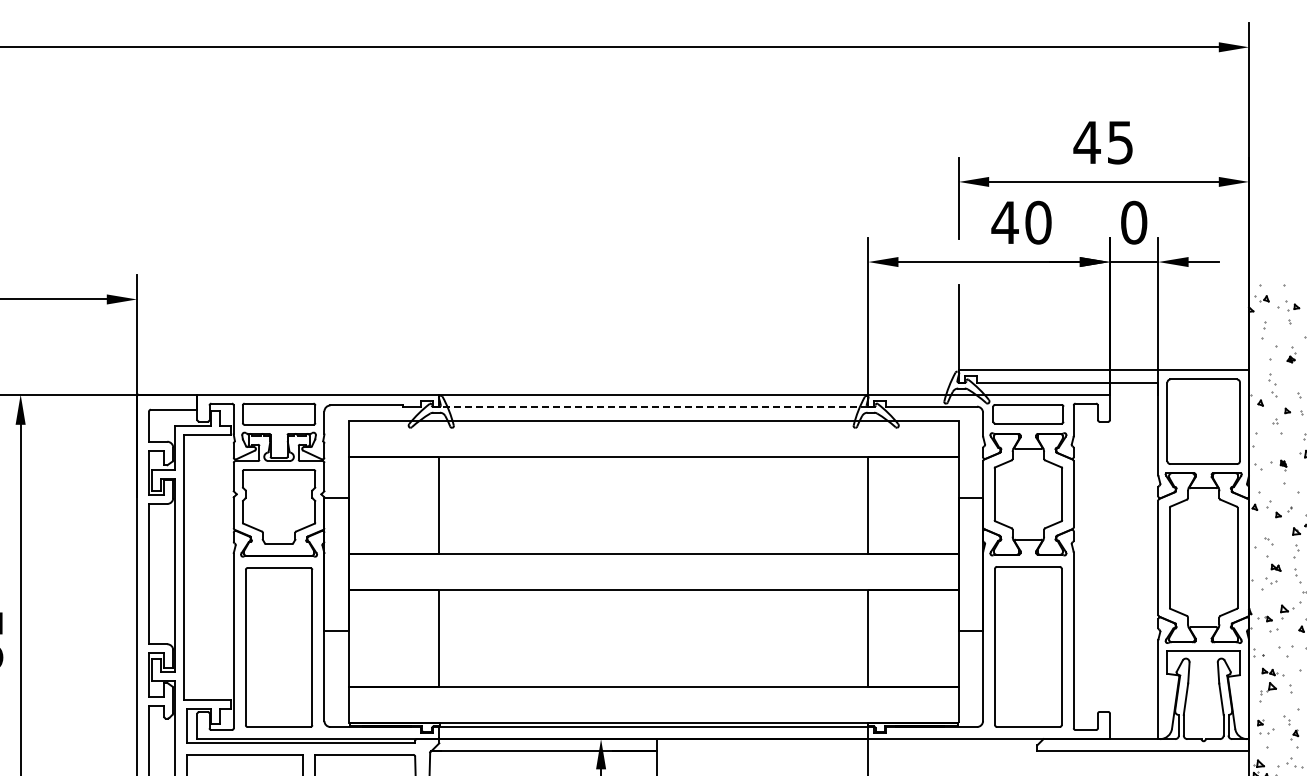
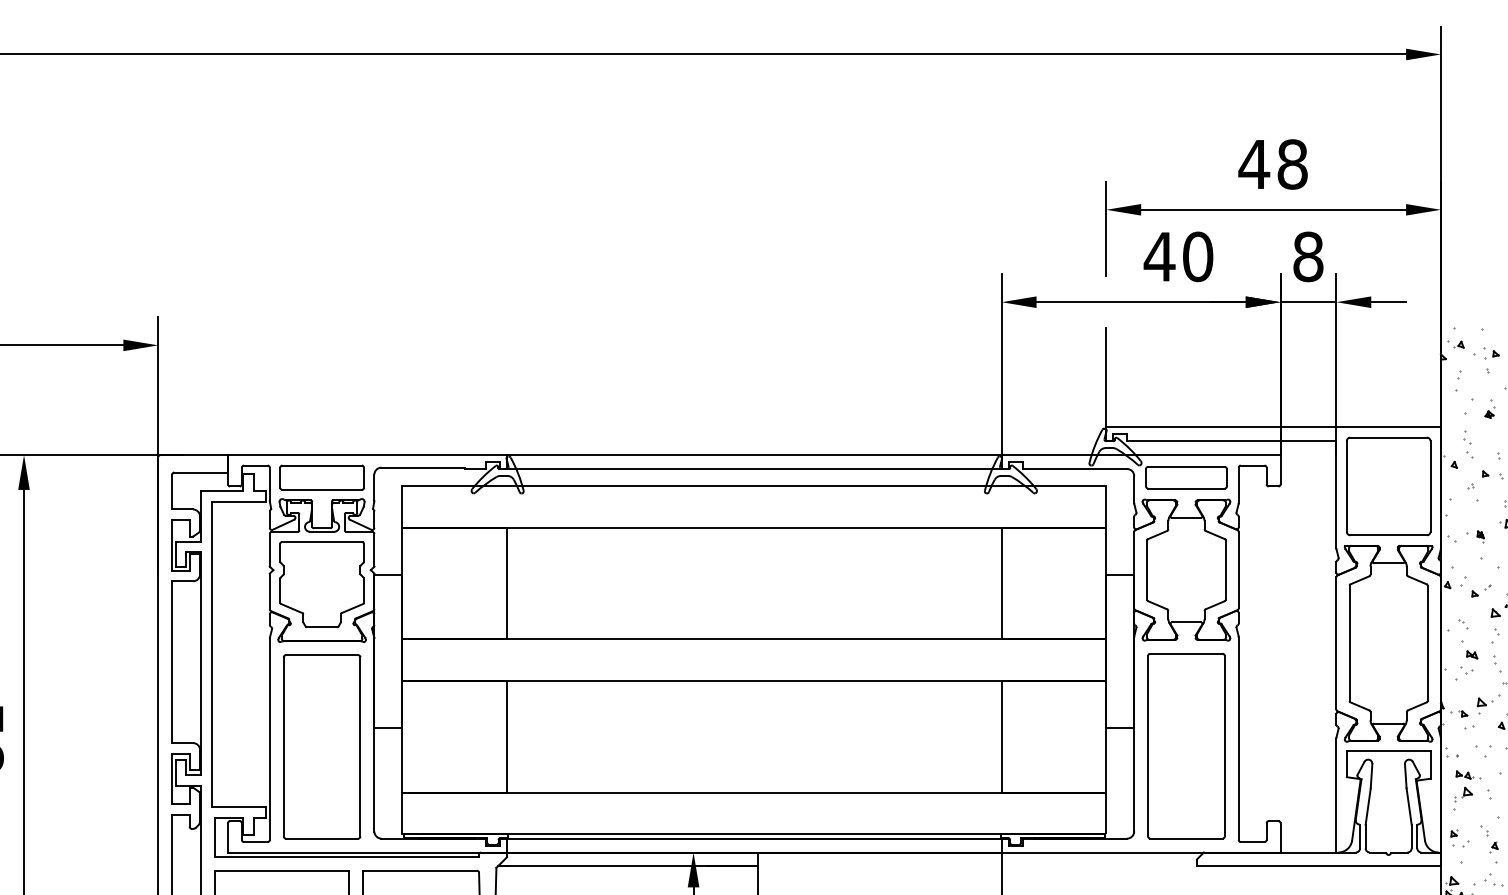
text: (1120, 142) -> (1292, 164), 45 -> 48
text: (1134, 222) -> (1308, 256), 0 -> 8
line: (653, 406) -> (754, 468), dashed -> solid

